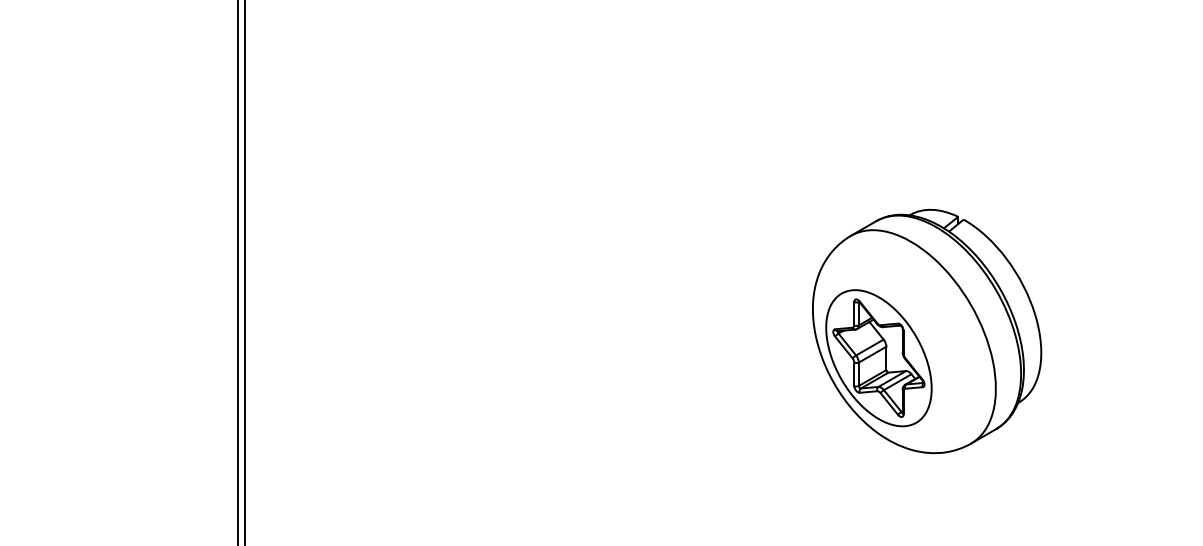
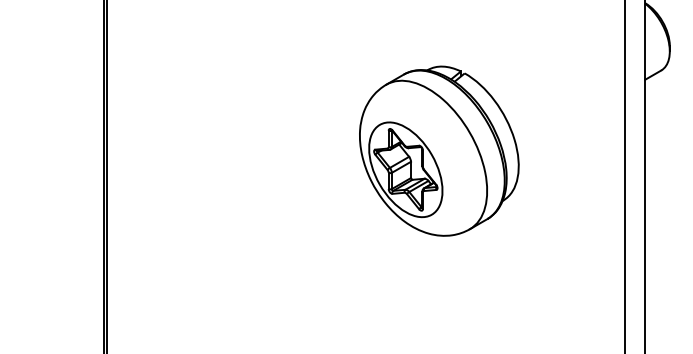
part: (927, 330) -> (439, 150), size x1.43

